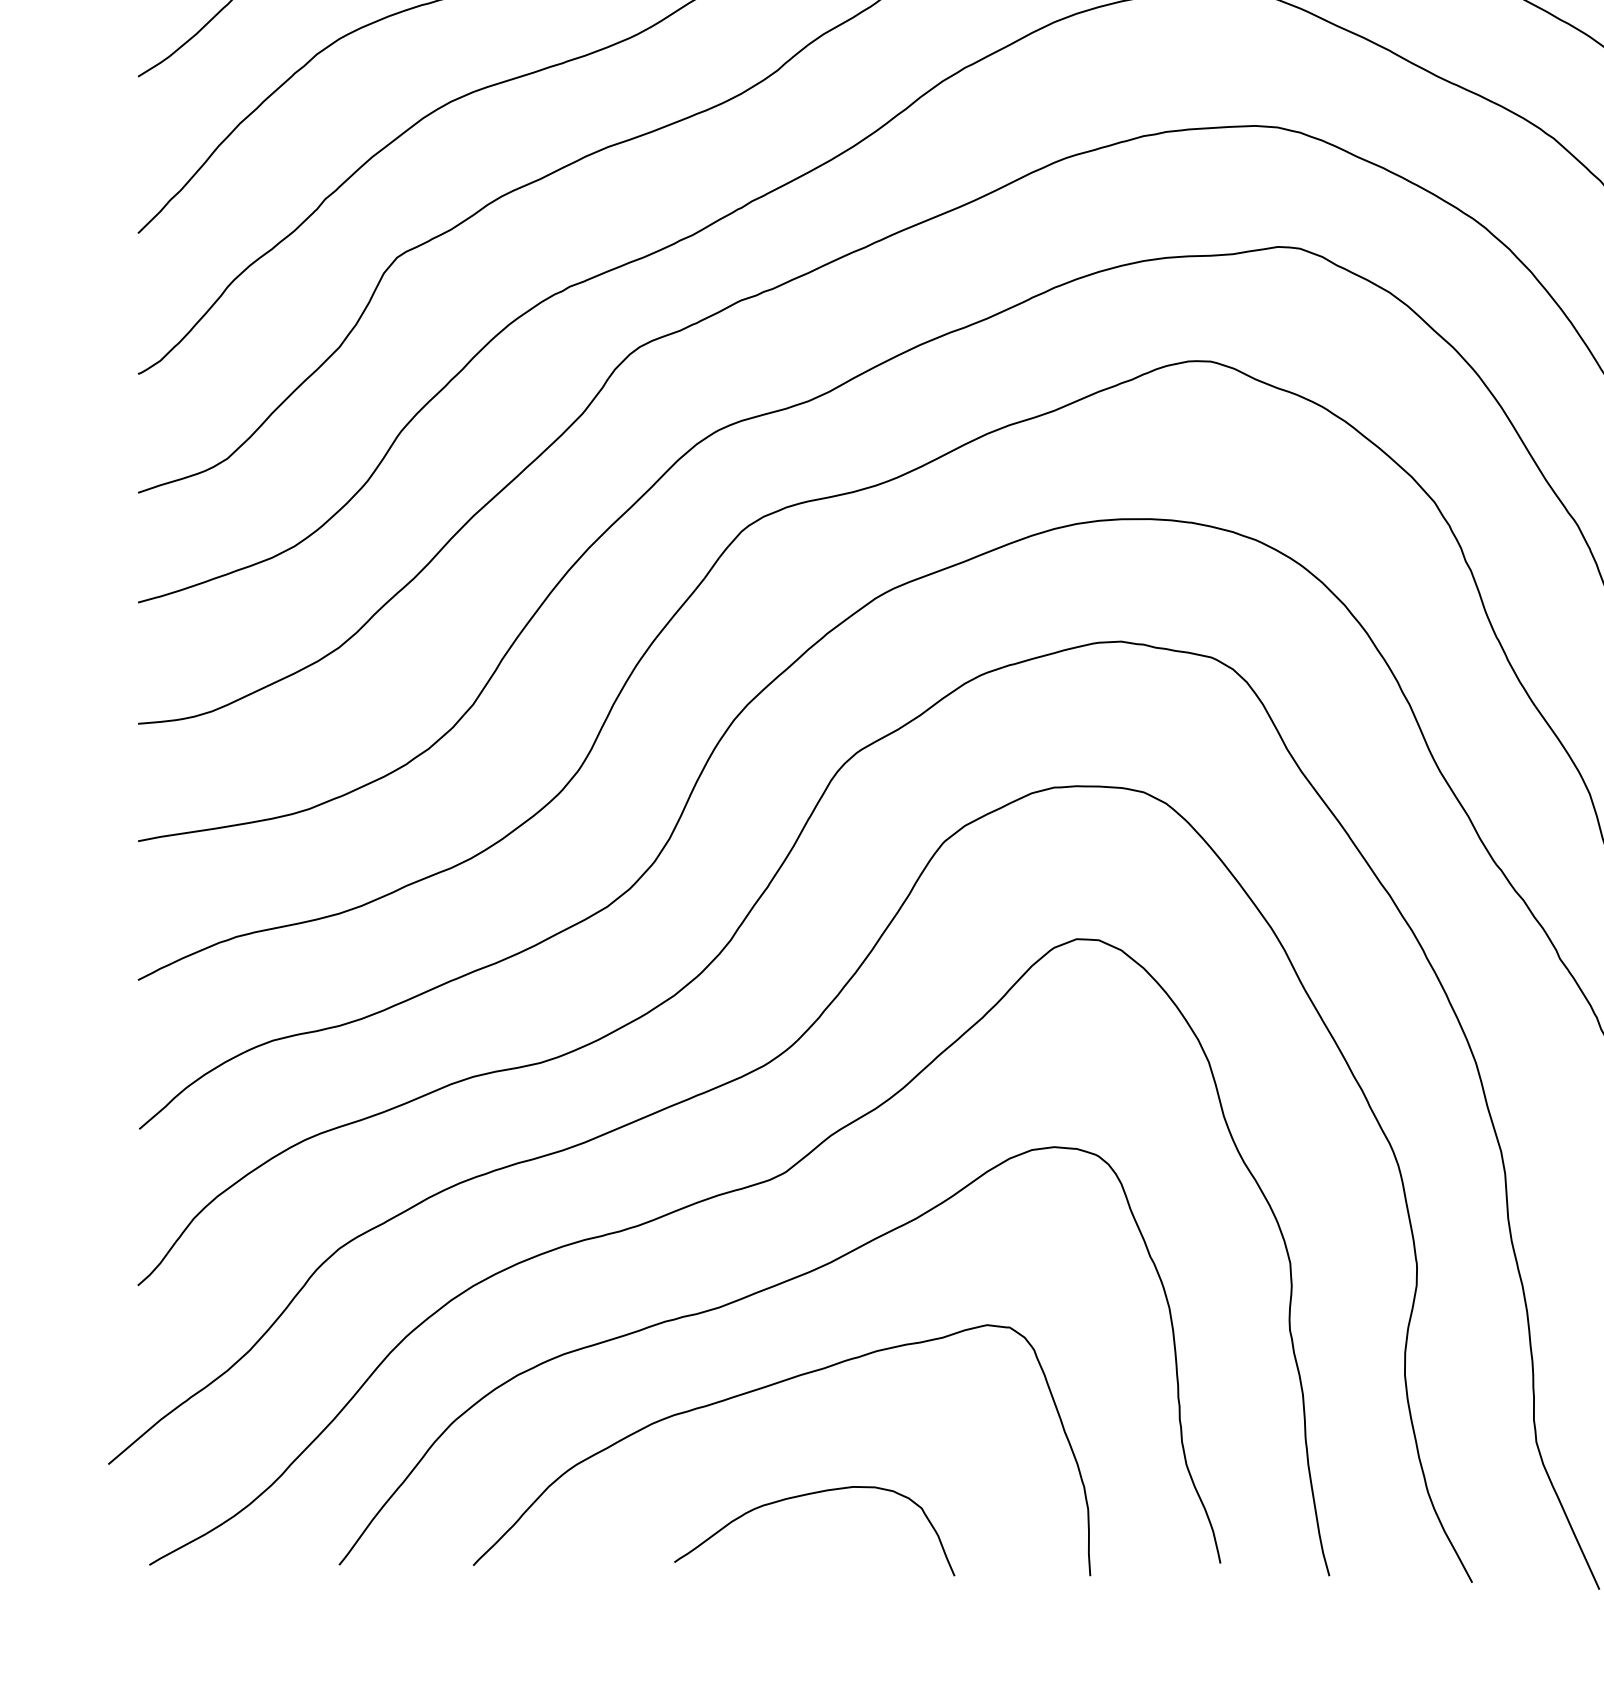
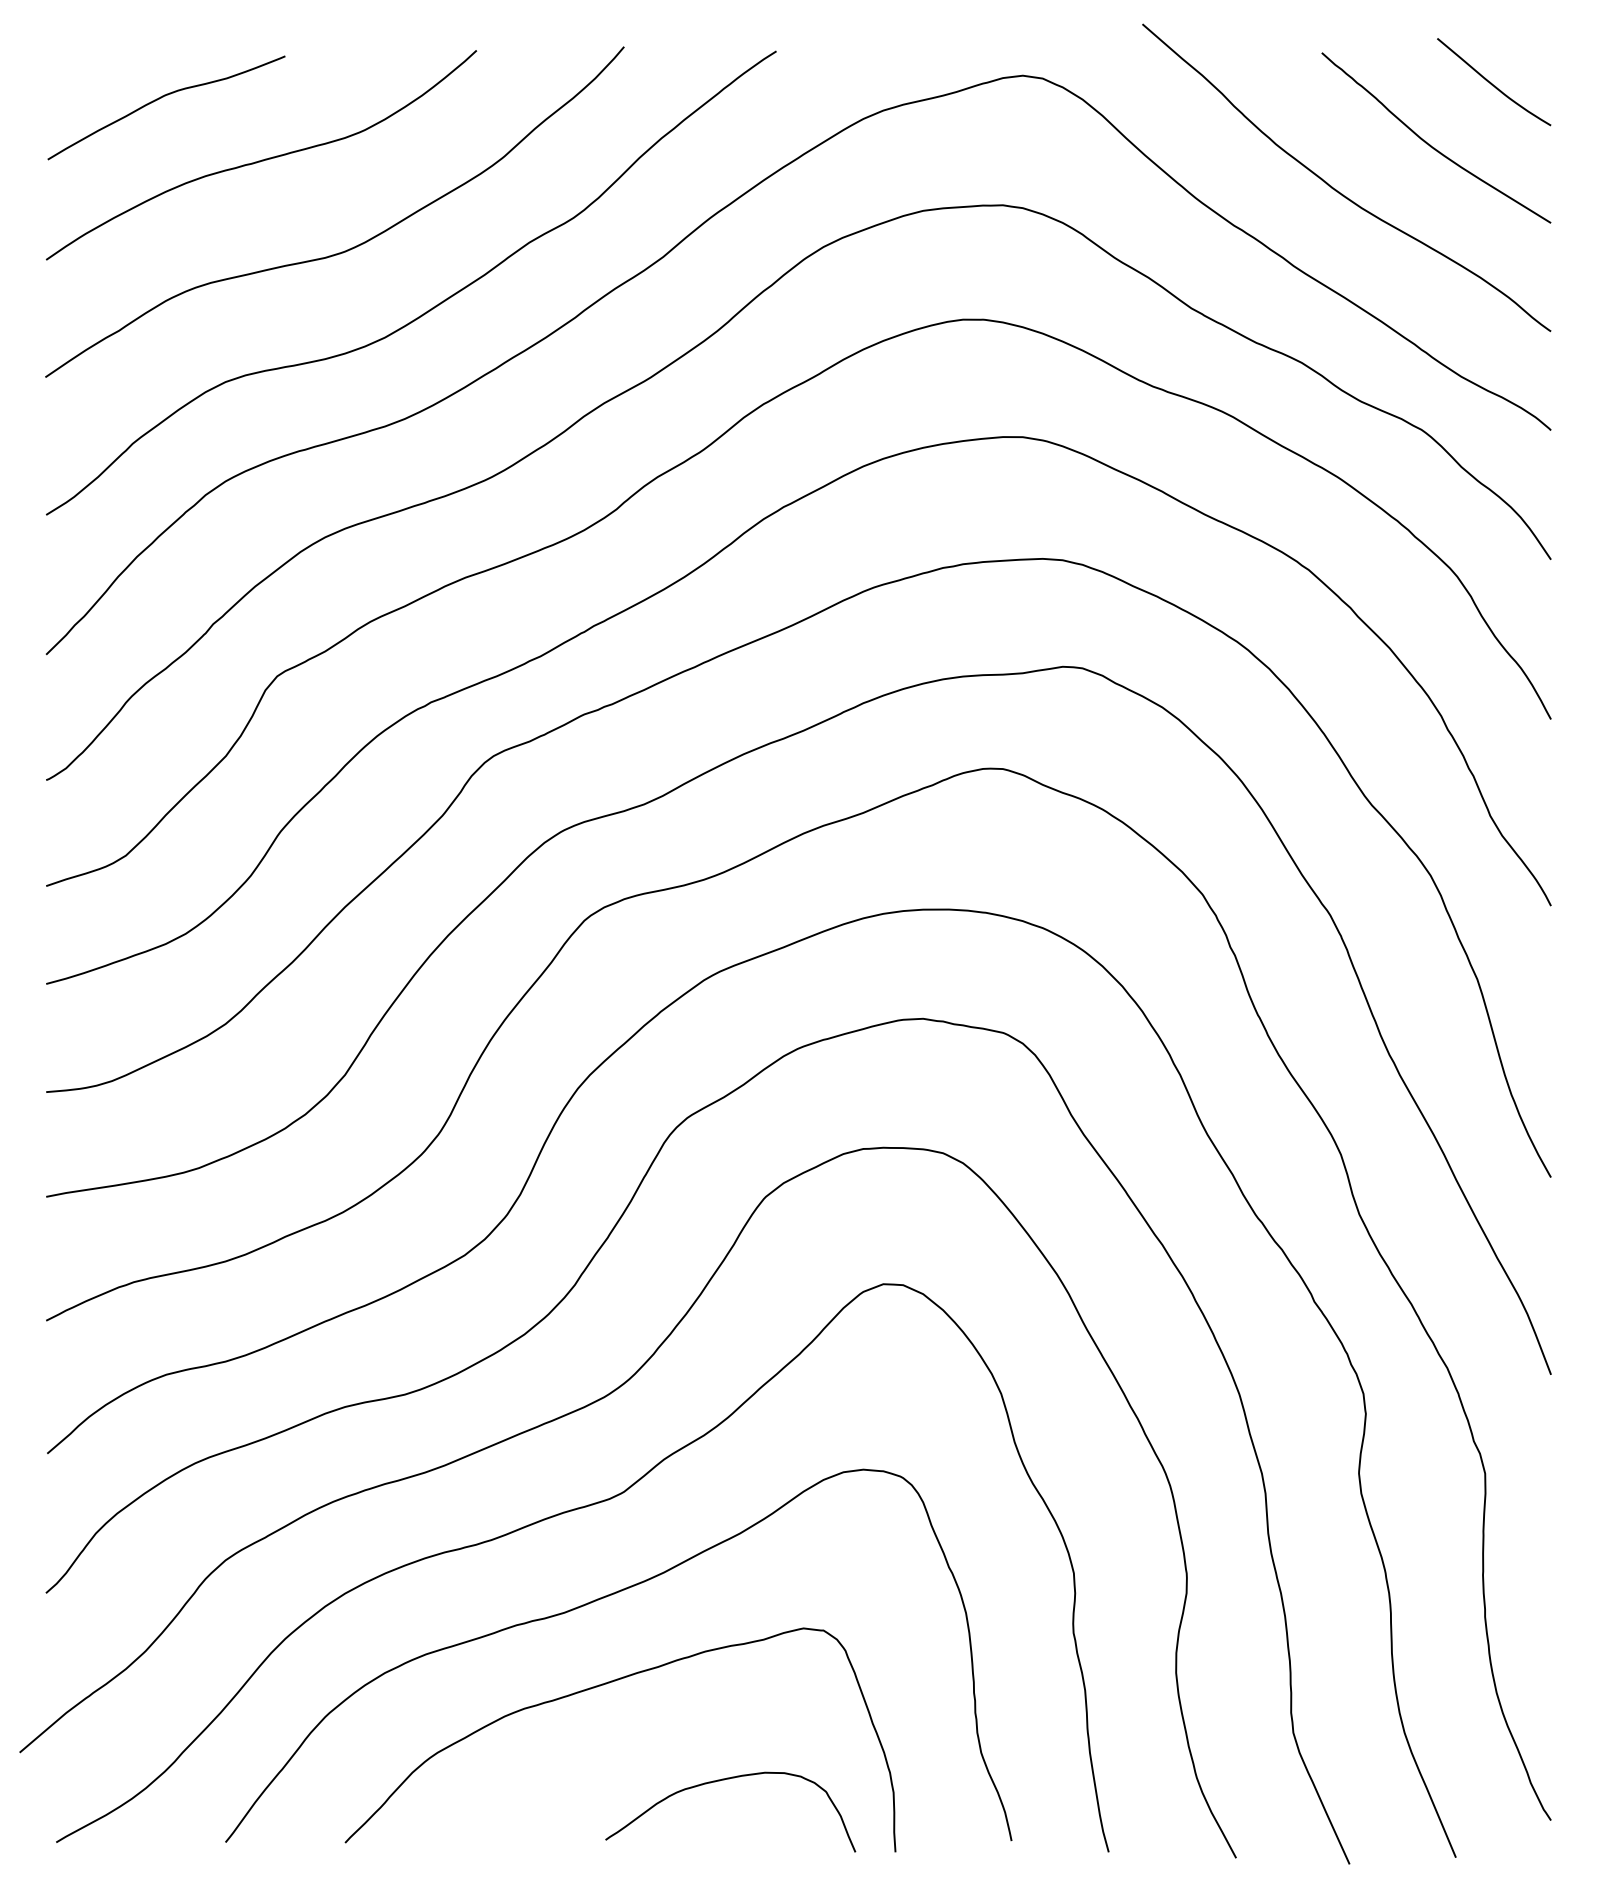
curve: (807, 1495) -> (724, 1780), moved

